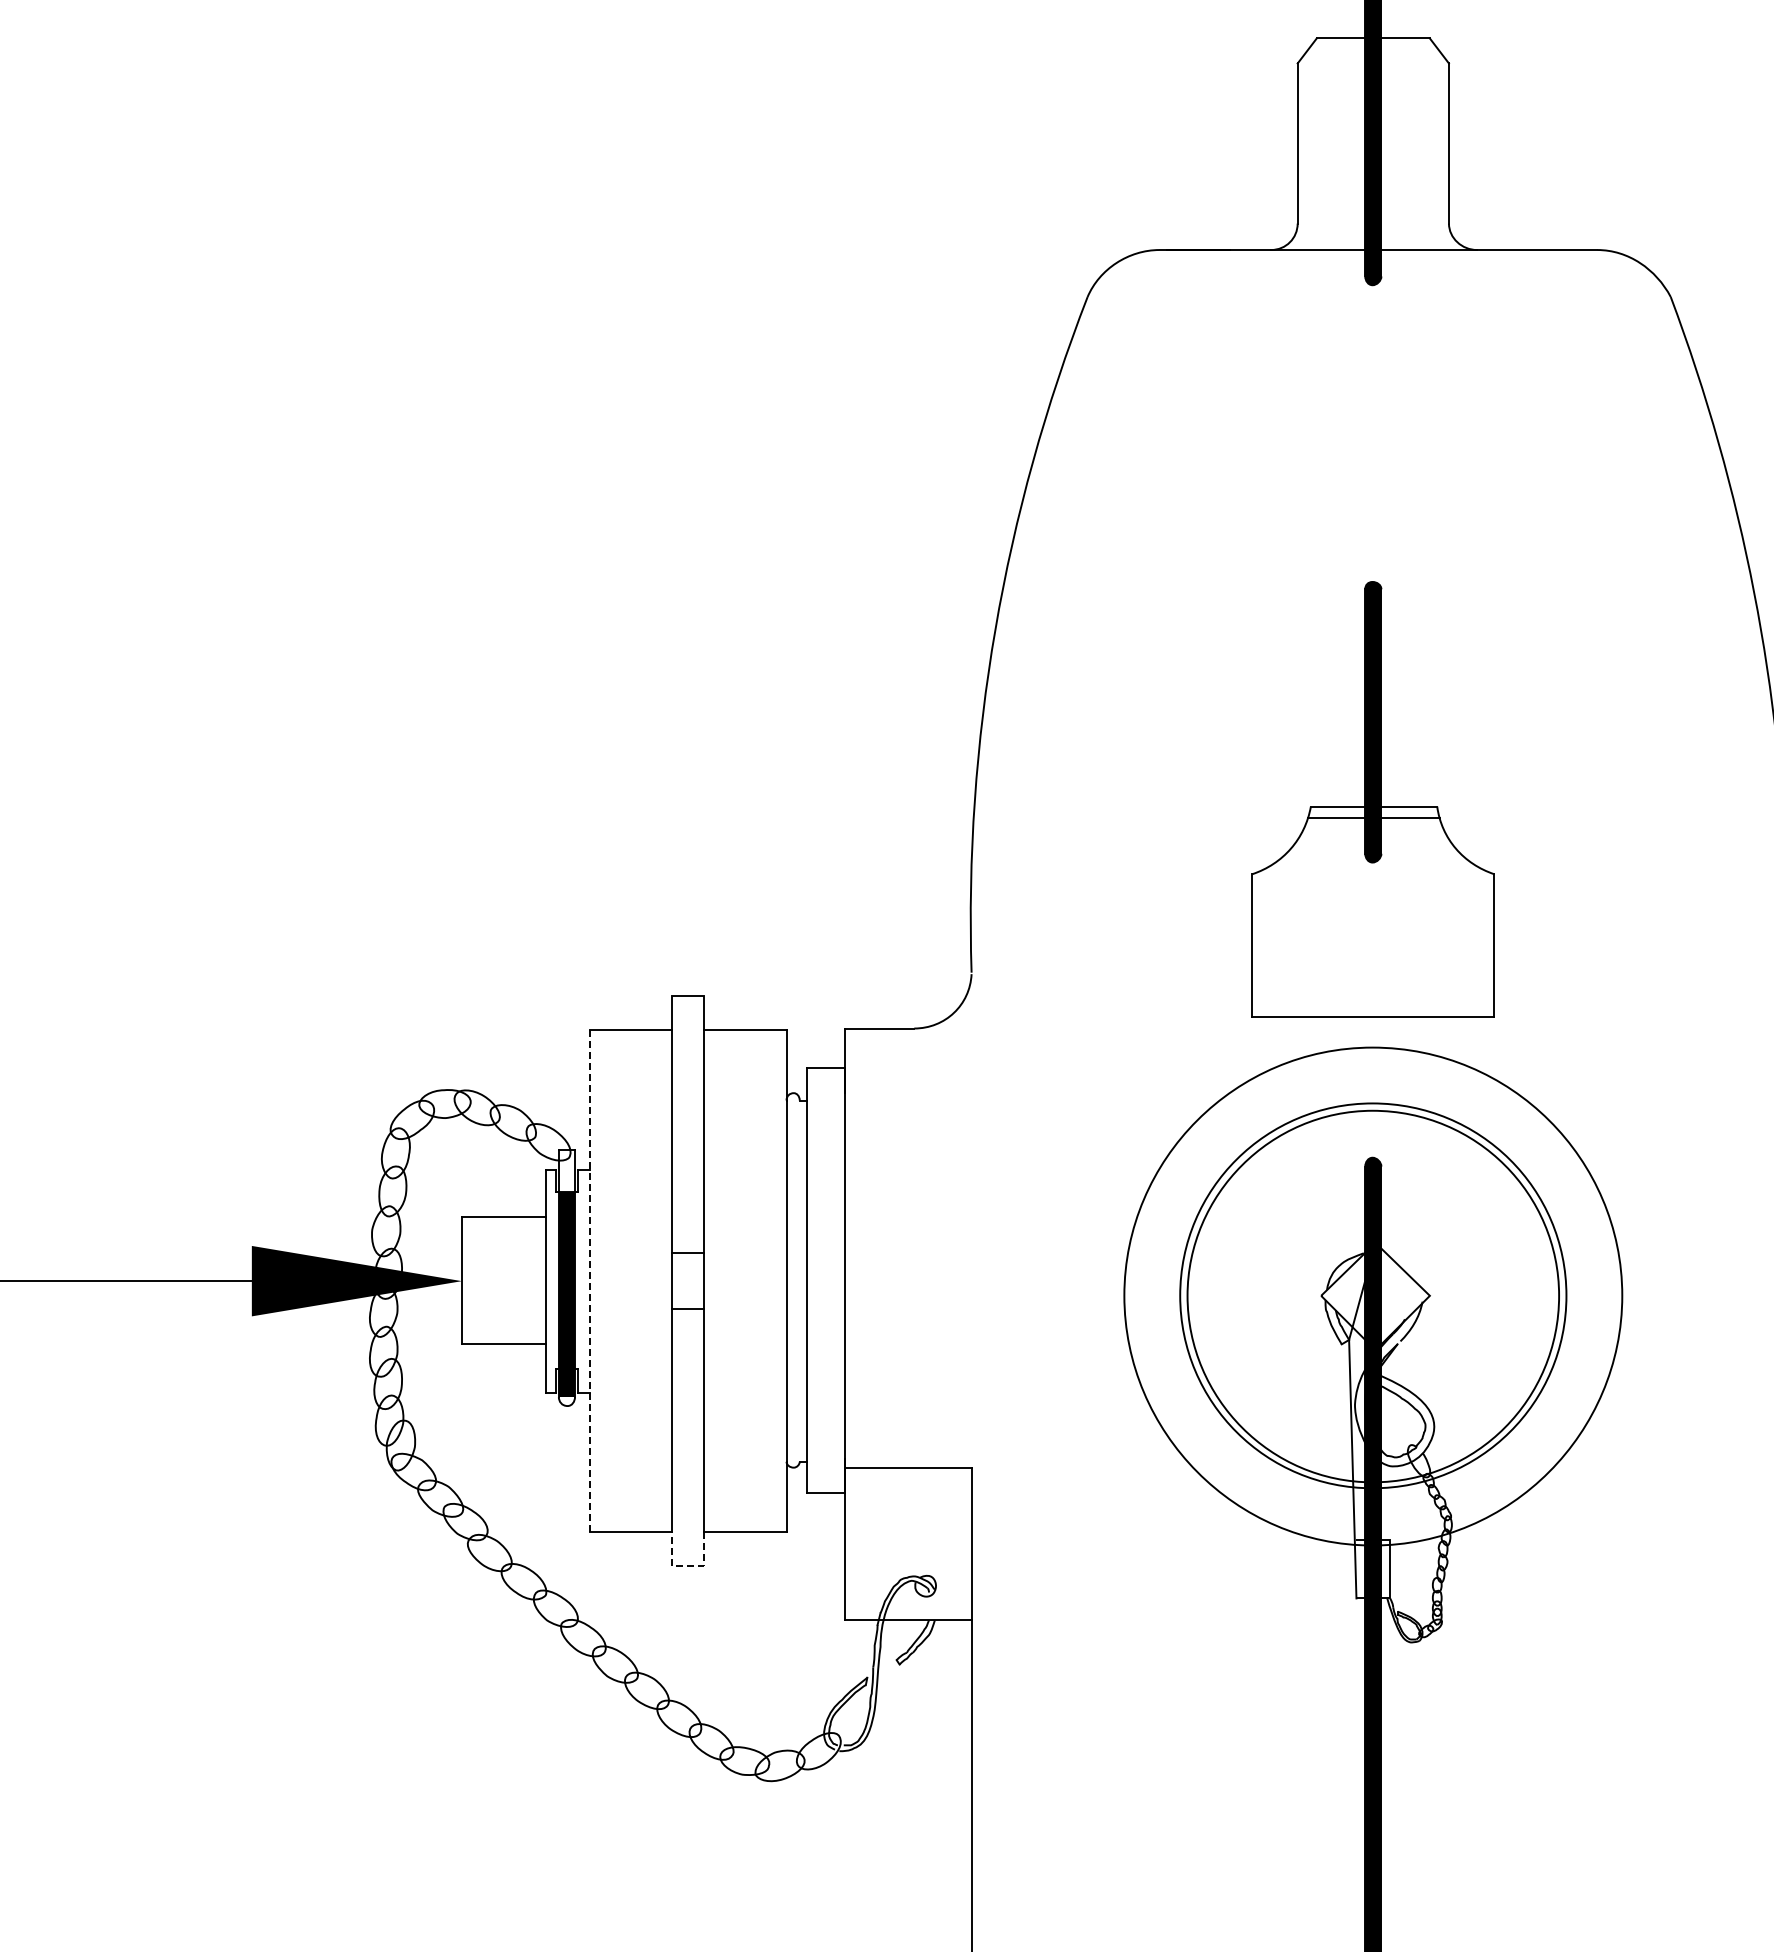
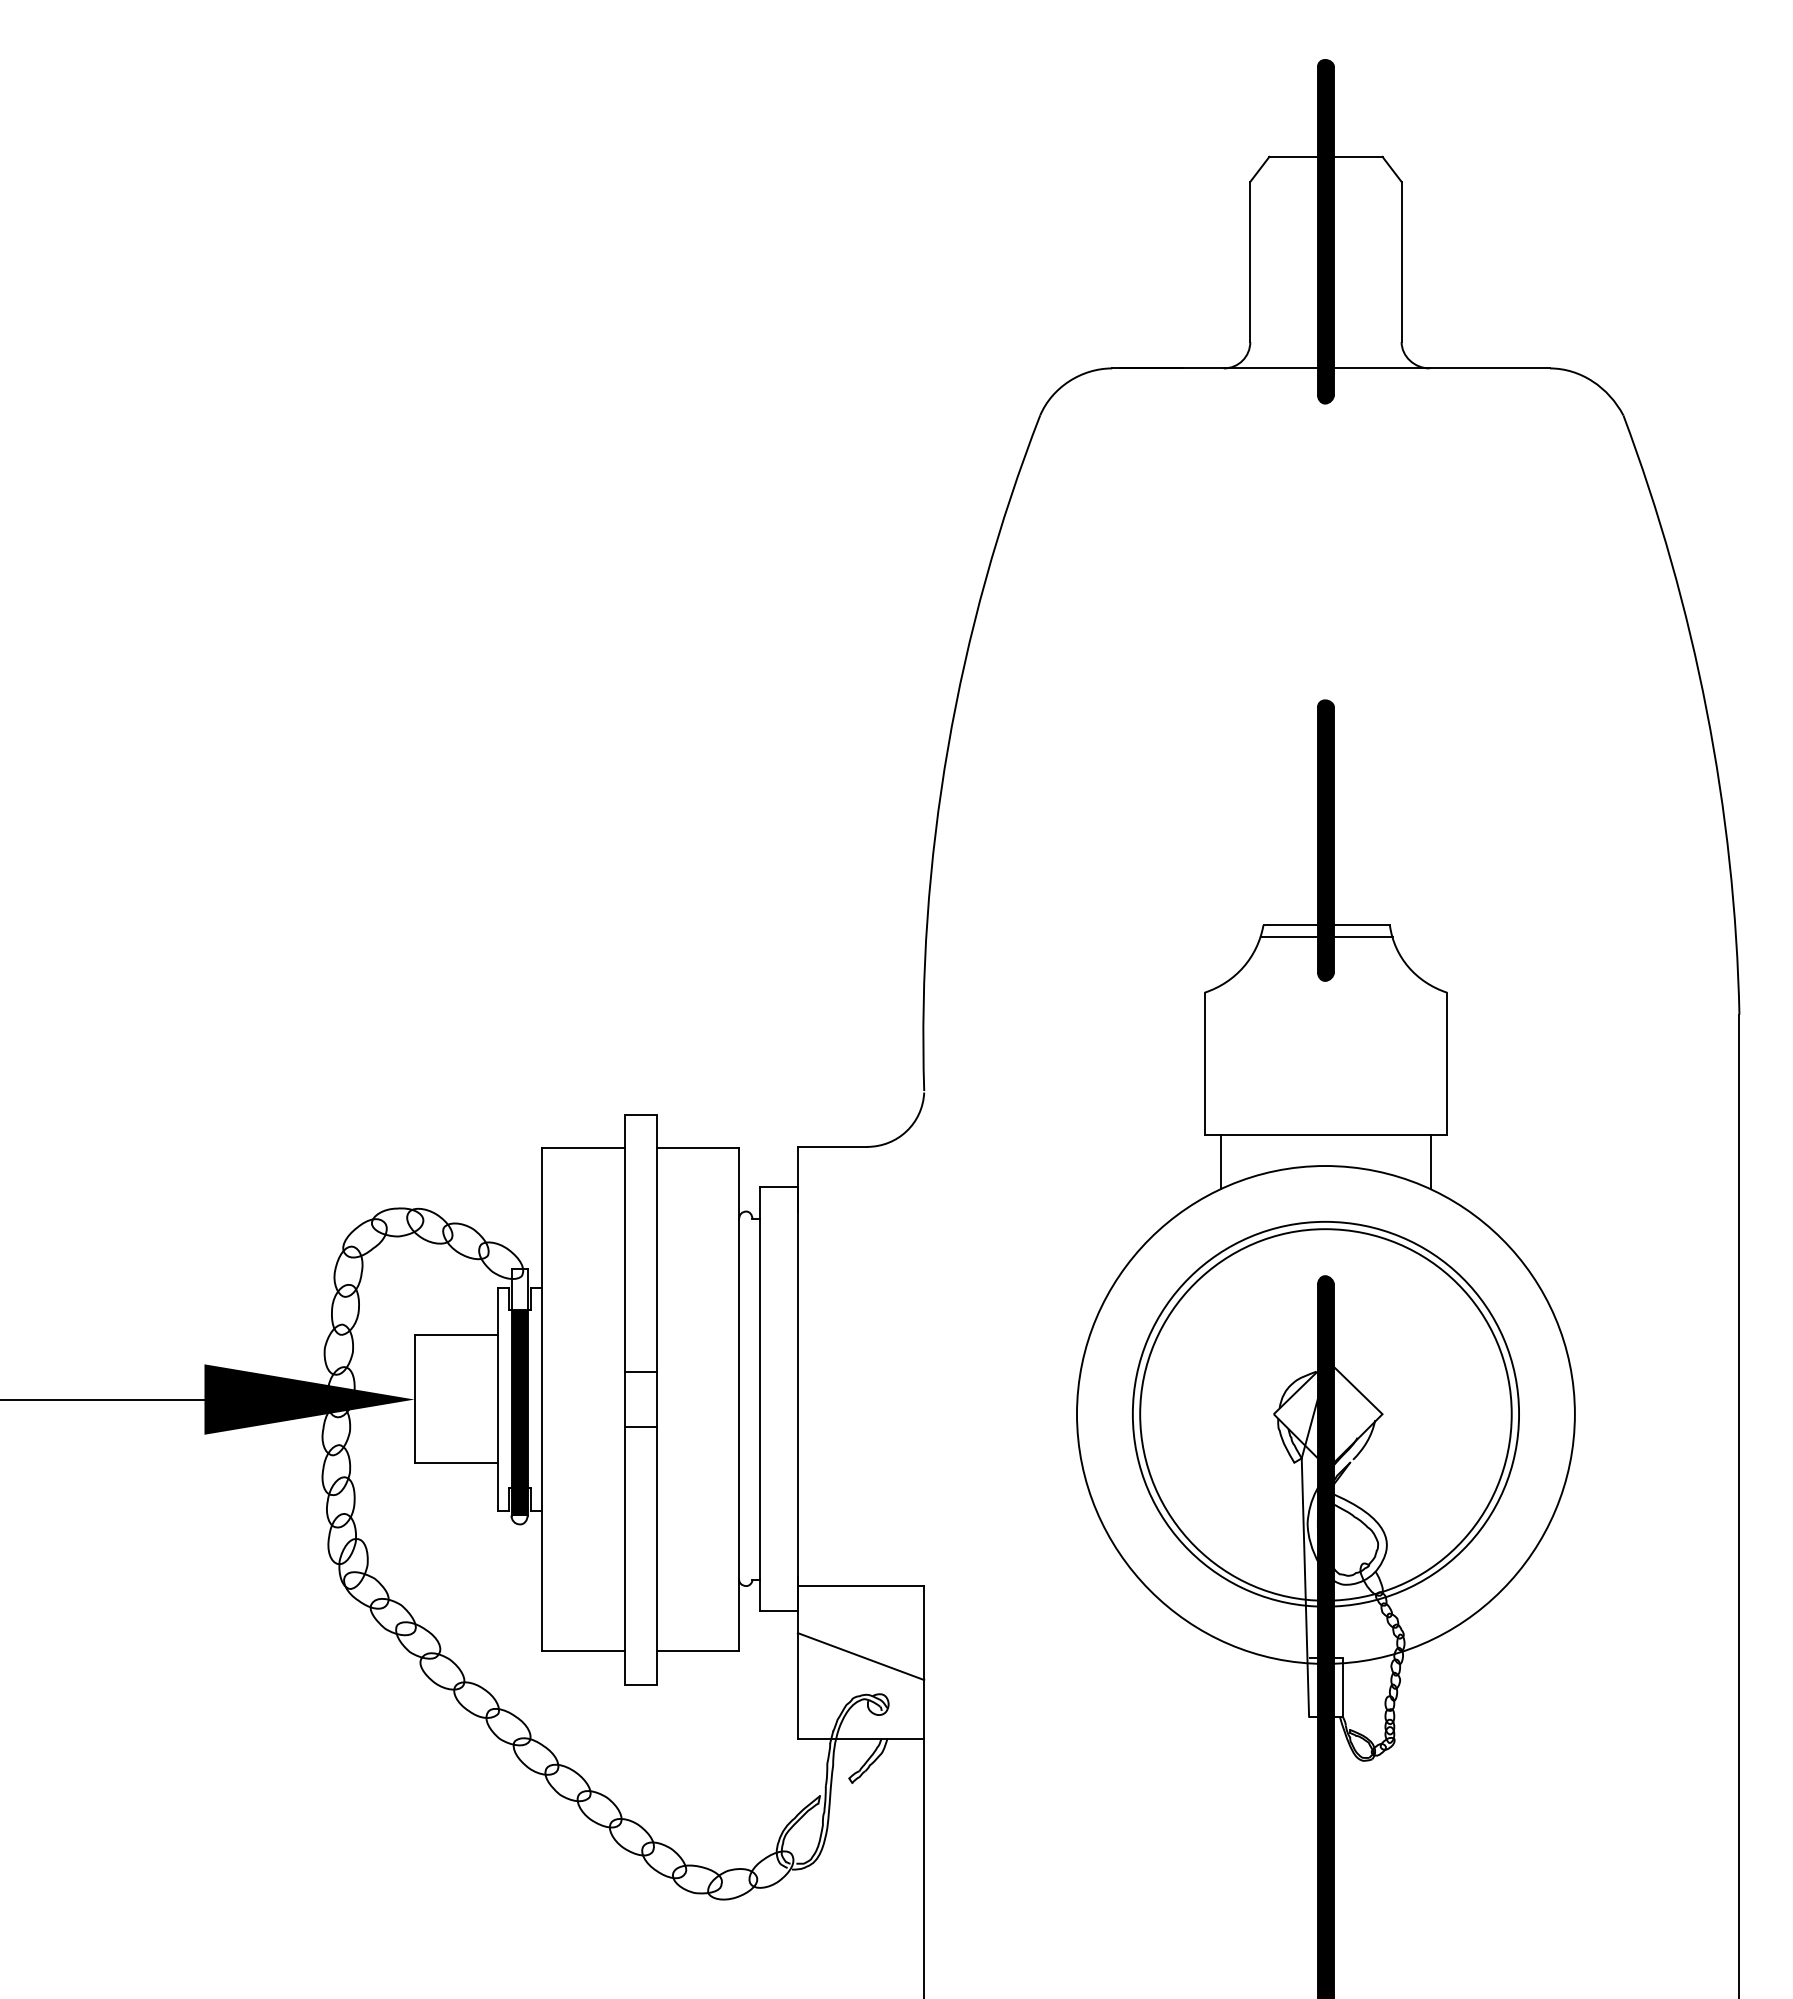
line: (1267, 1044) -> (1220, 1162), added
line: (1477, 1044) -> (1430, 1162), added
line: (589, 1282) -> (542, 1400), dashed -> solid
line: (907, 1538) -> (860, 1656), added
line: (687, 1566) -> (640, 1684), dashed -> solid

